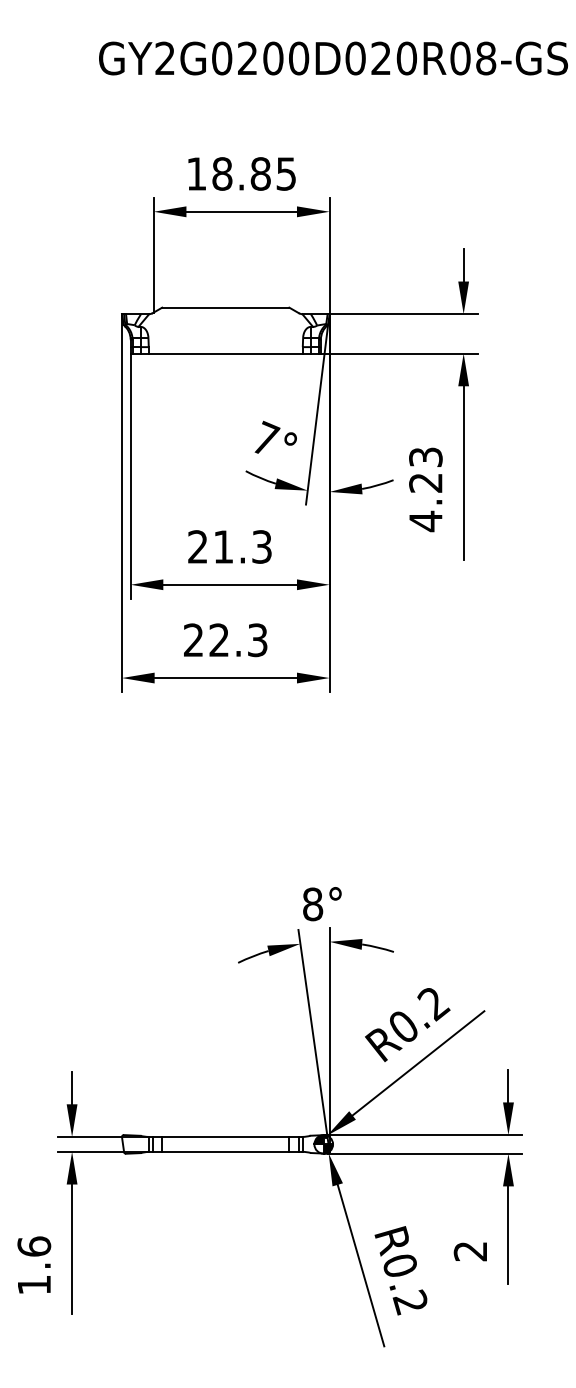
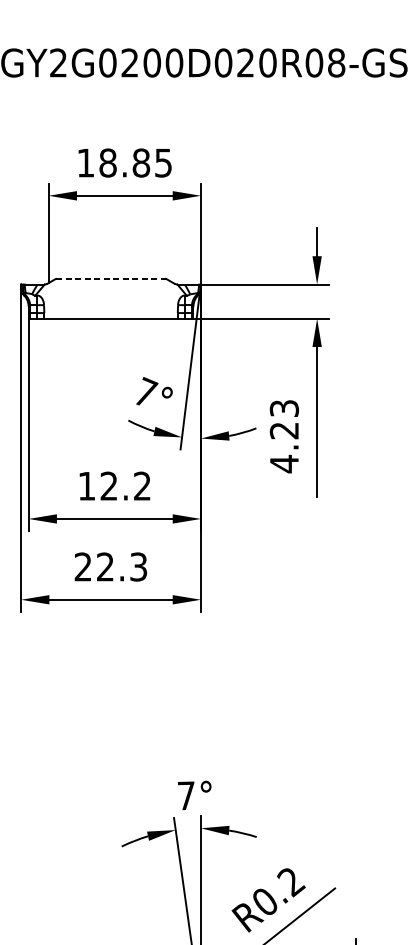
line: (225, 307) -> (110, 278), solid -> dashed
text: (229, 546) -> (114, 485), 21.3 -> 12.2
text: (313, 904) -> (187, 795), 8° -> 7°

